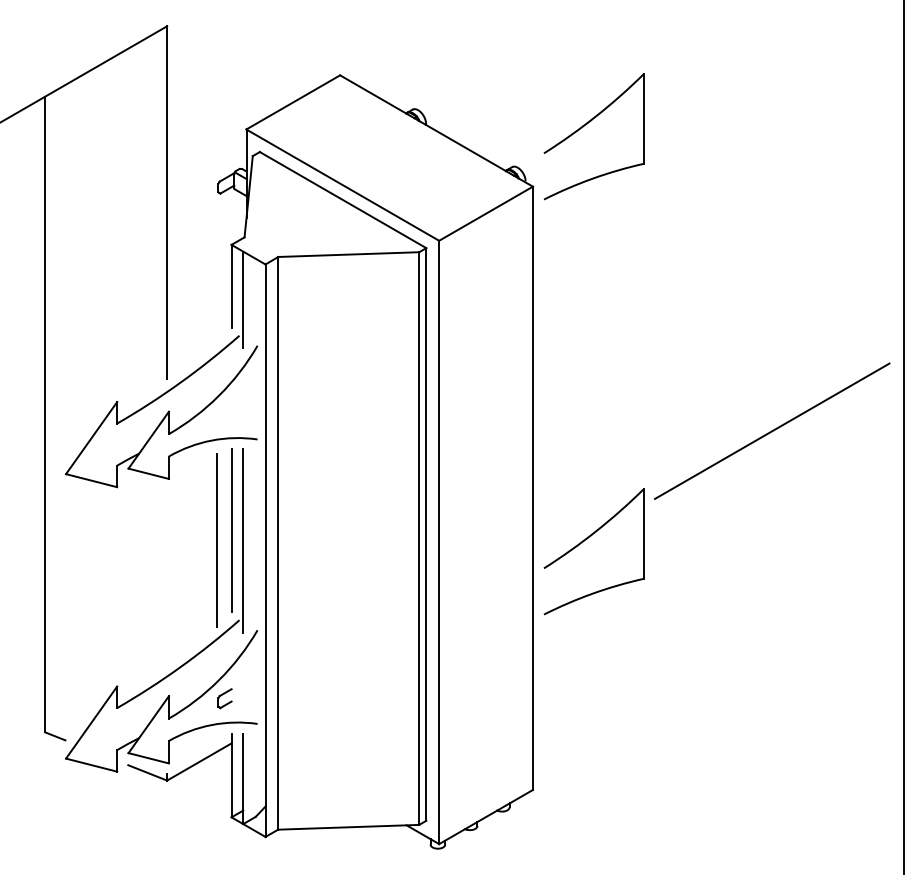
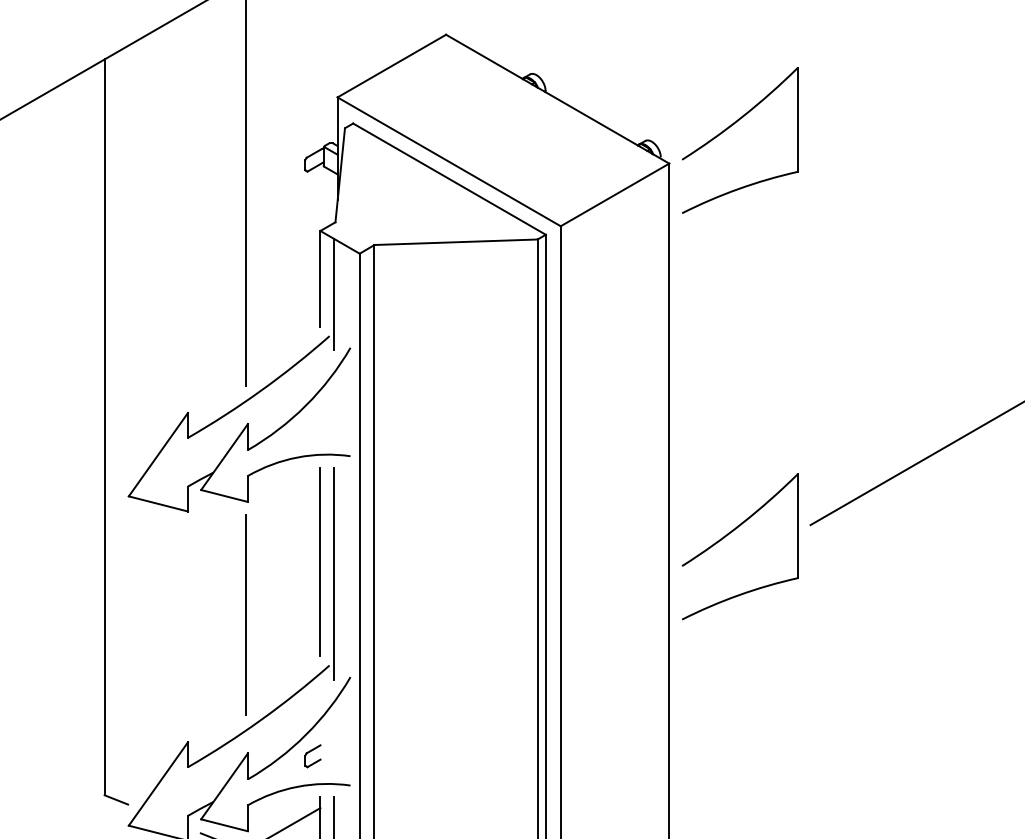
part: (587, 124) -> (732, 126), moved
part: (587, 539) -> (732, 532), moved
line: (216, 540) -> (245, 614), moved

